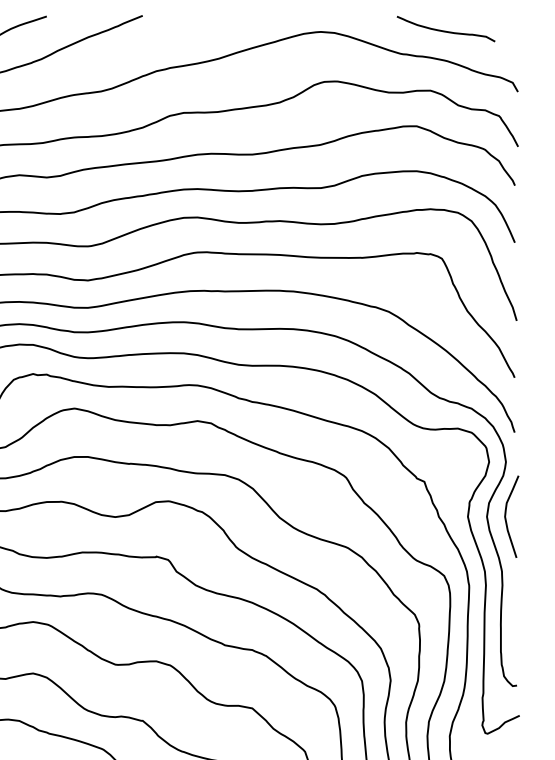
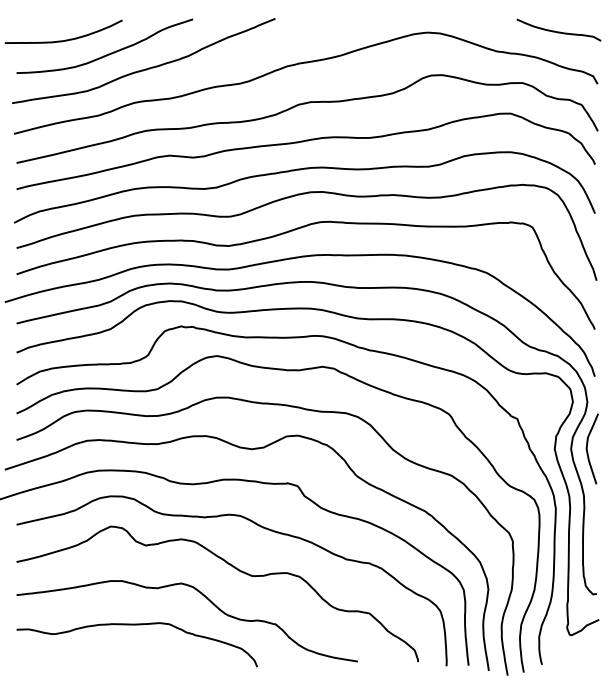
curve: (445, 30) -> (558, 31), moved

